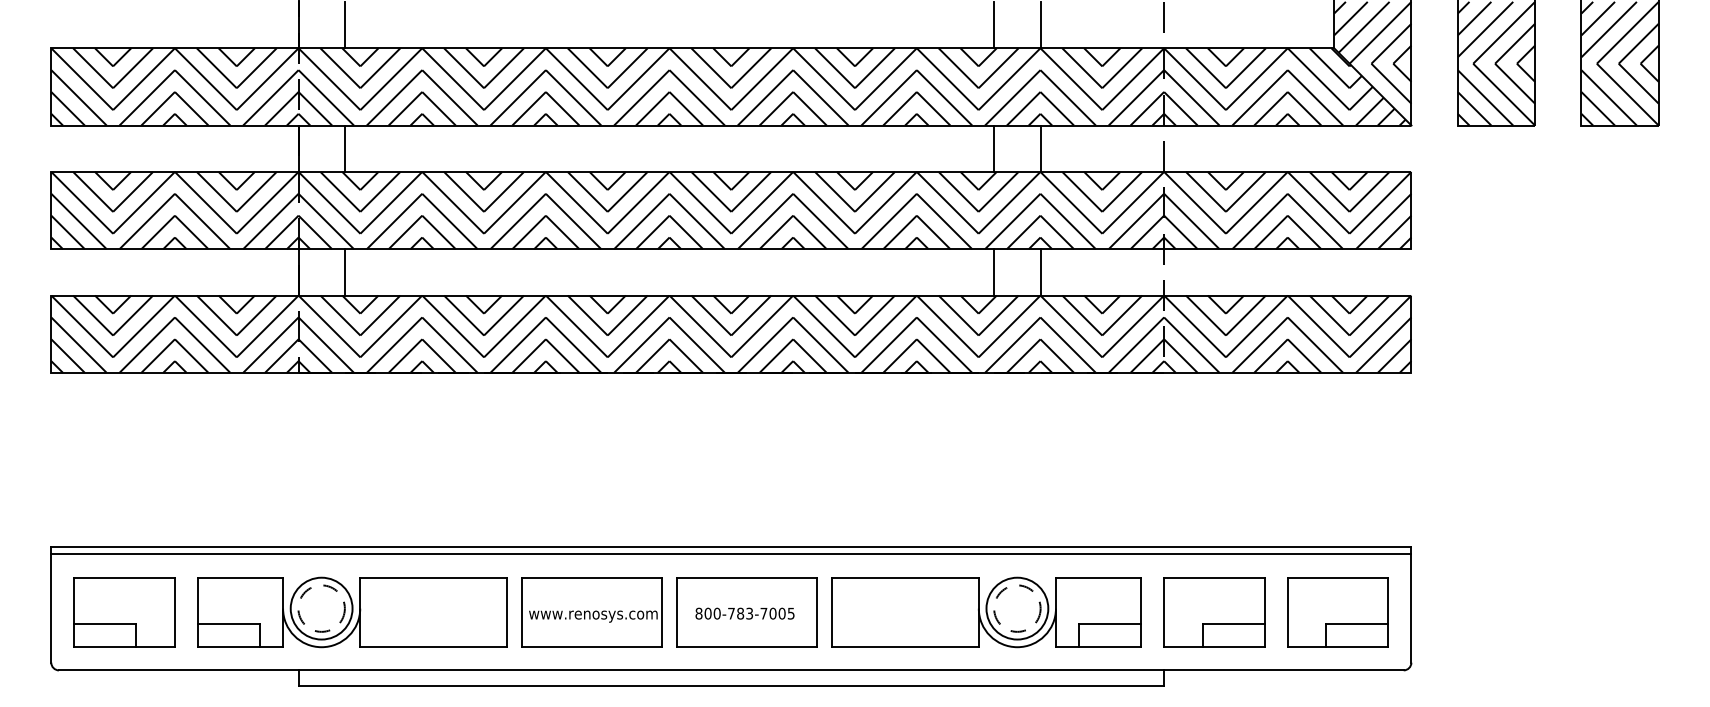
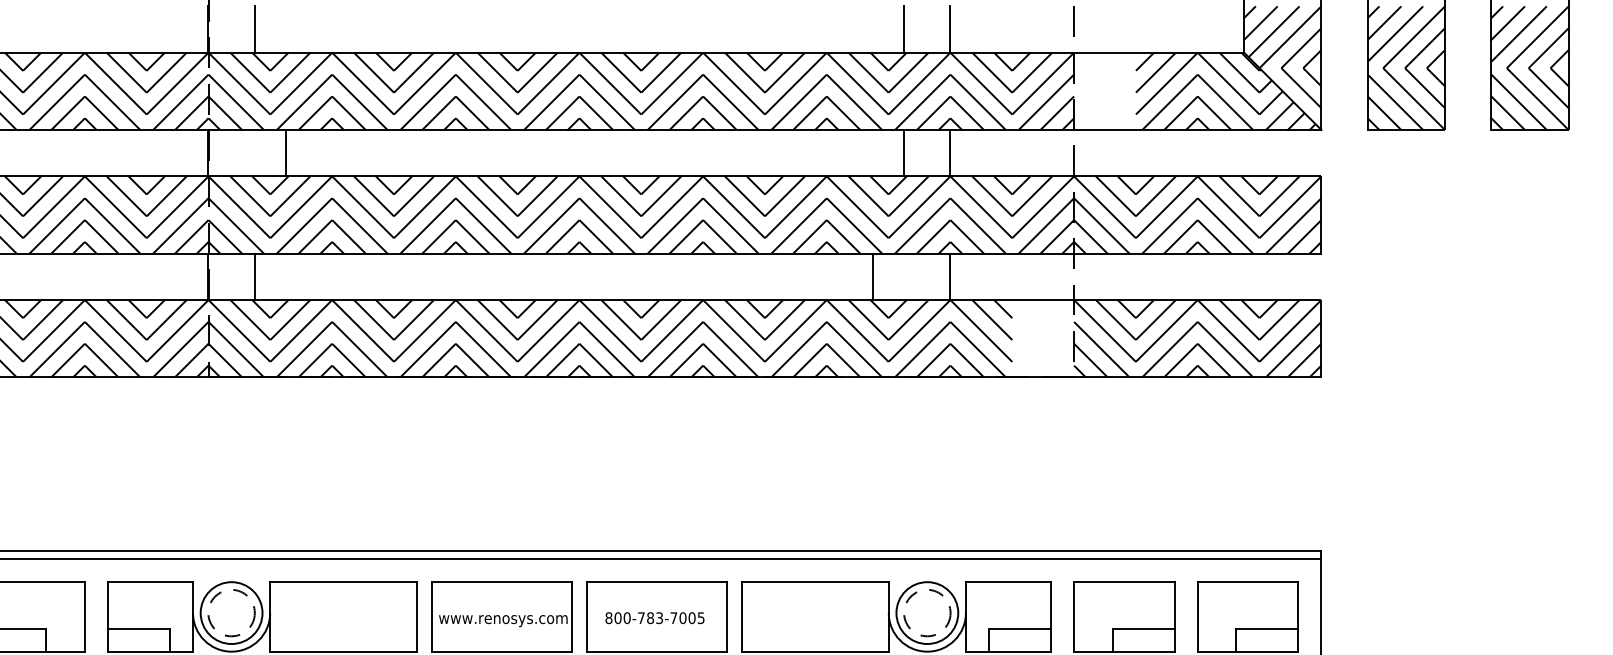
hatch: (1194, 86) -> (1104, 90), removed
line: (344, 148) -> (285, 152), moved
line: (994, 272) -> (873, 276), moved
hatch: (1133, 333) -> (1043, 337), removed

